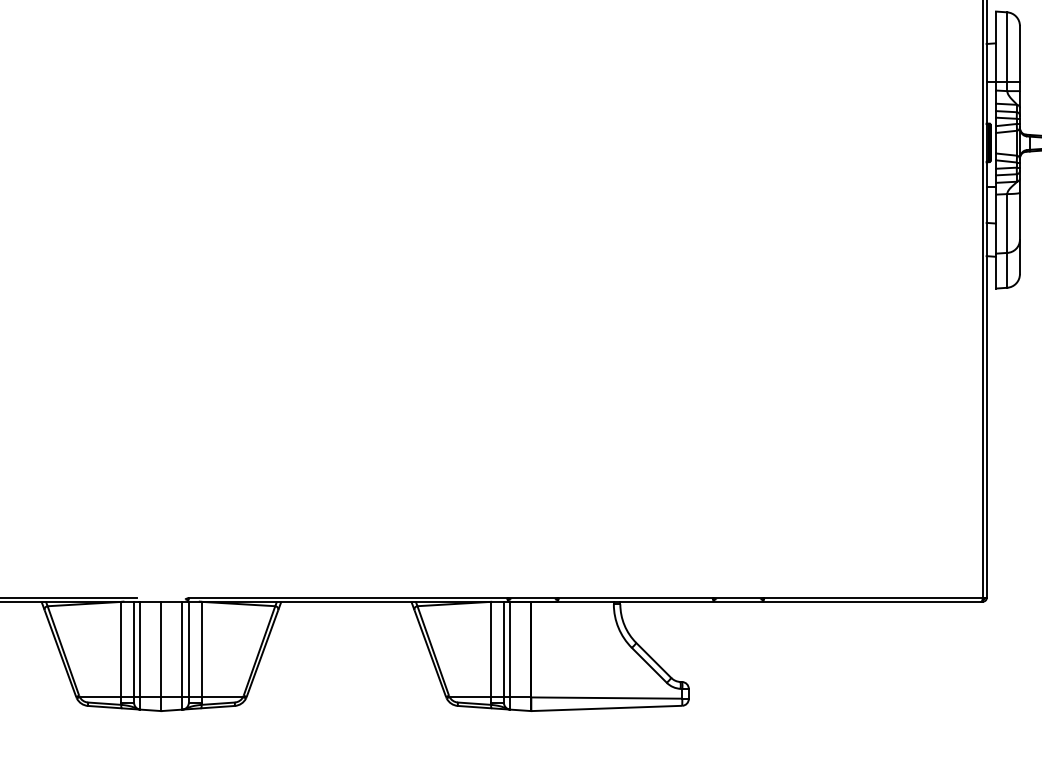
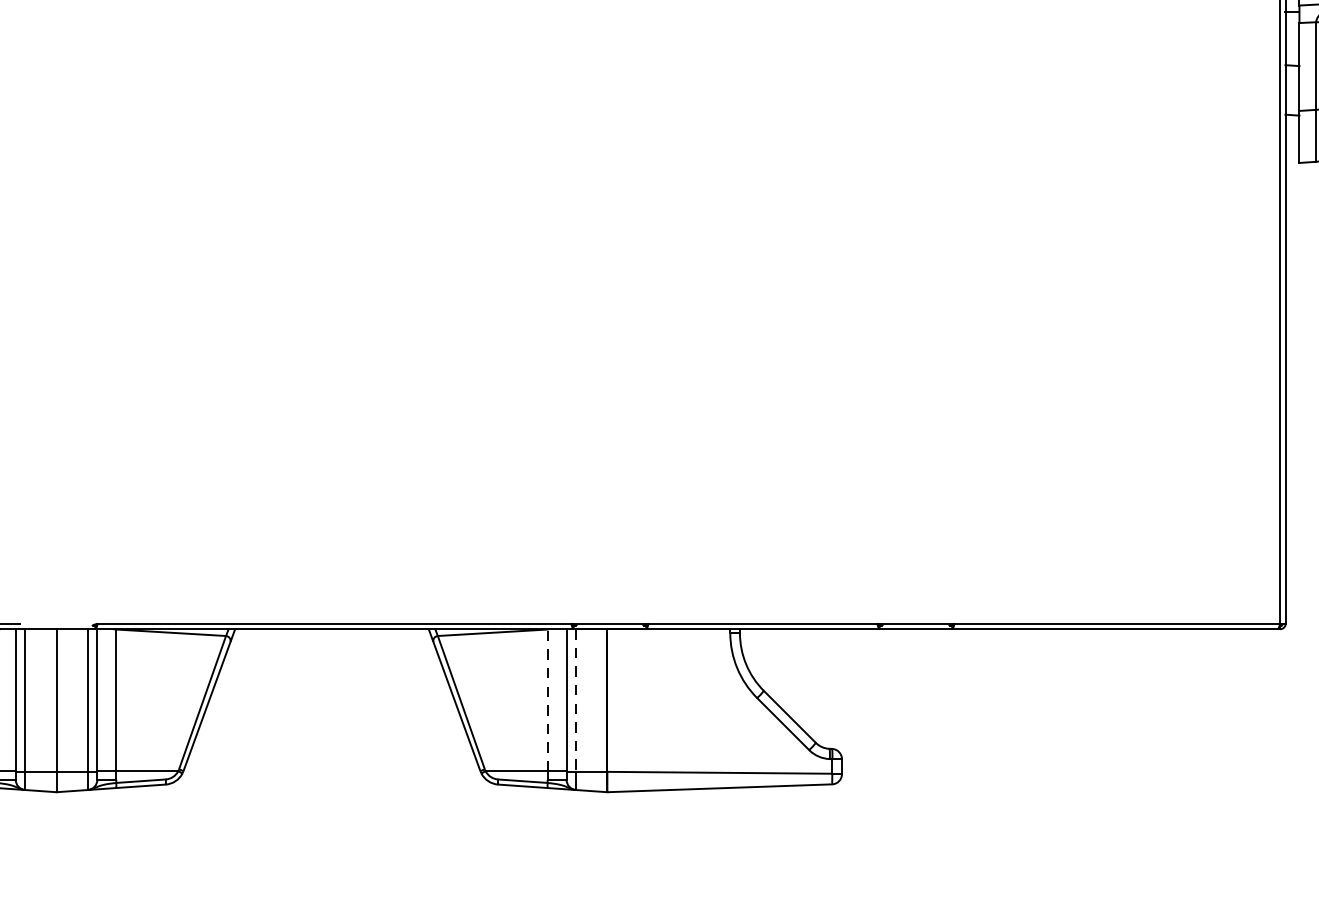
line: (491, 649) -> (548, 700), solid -> dashed
line: (510, 649) -> (576, 700), solid -> dashed

